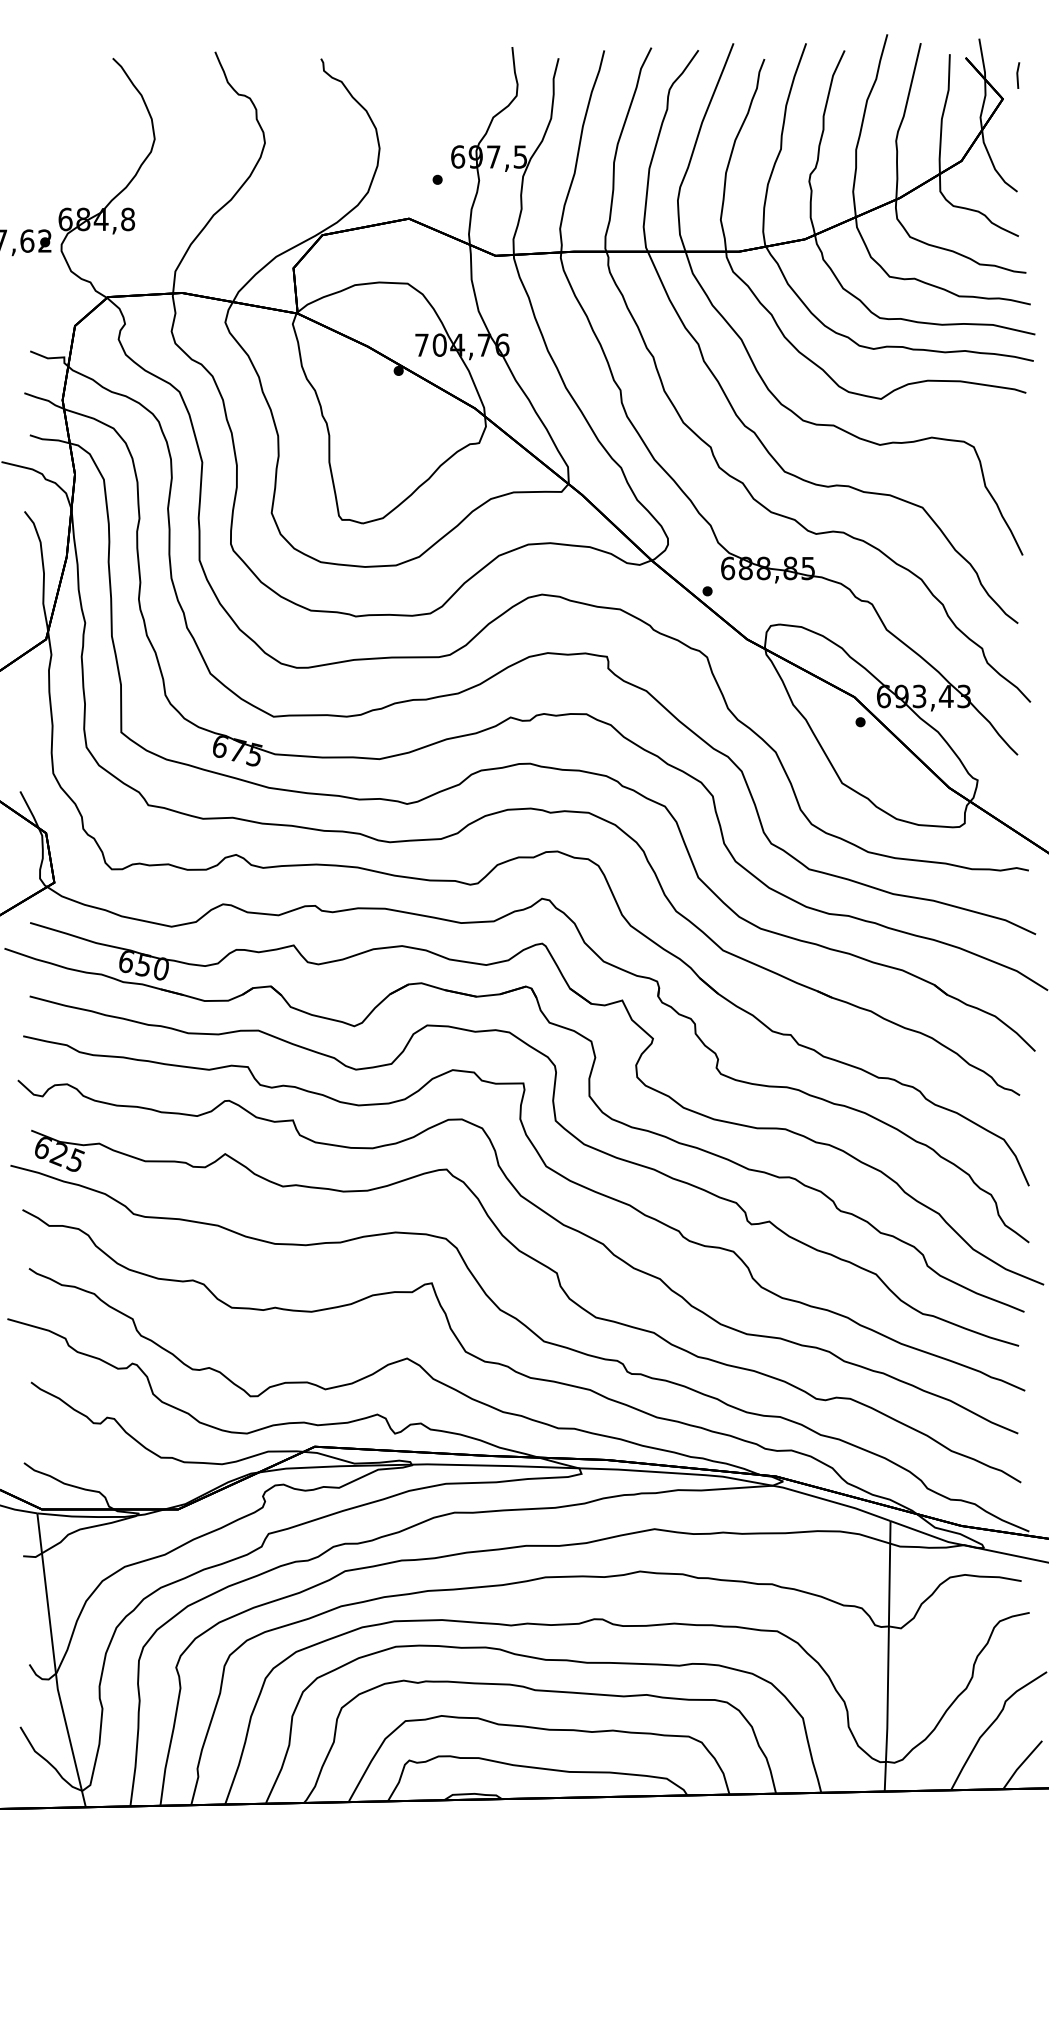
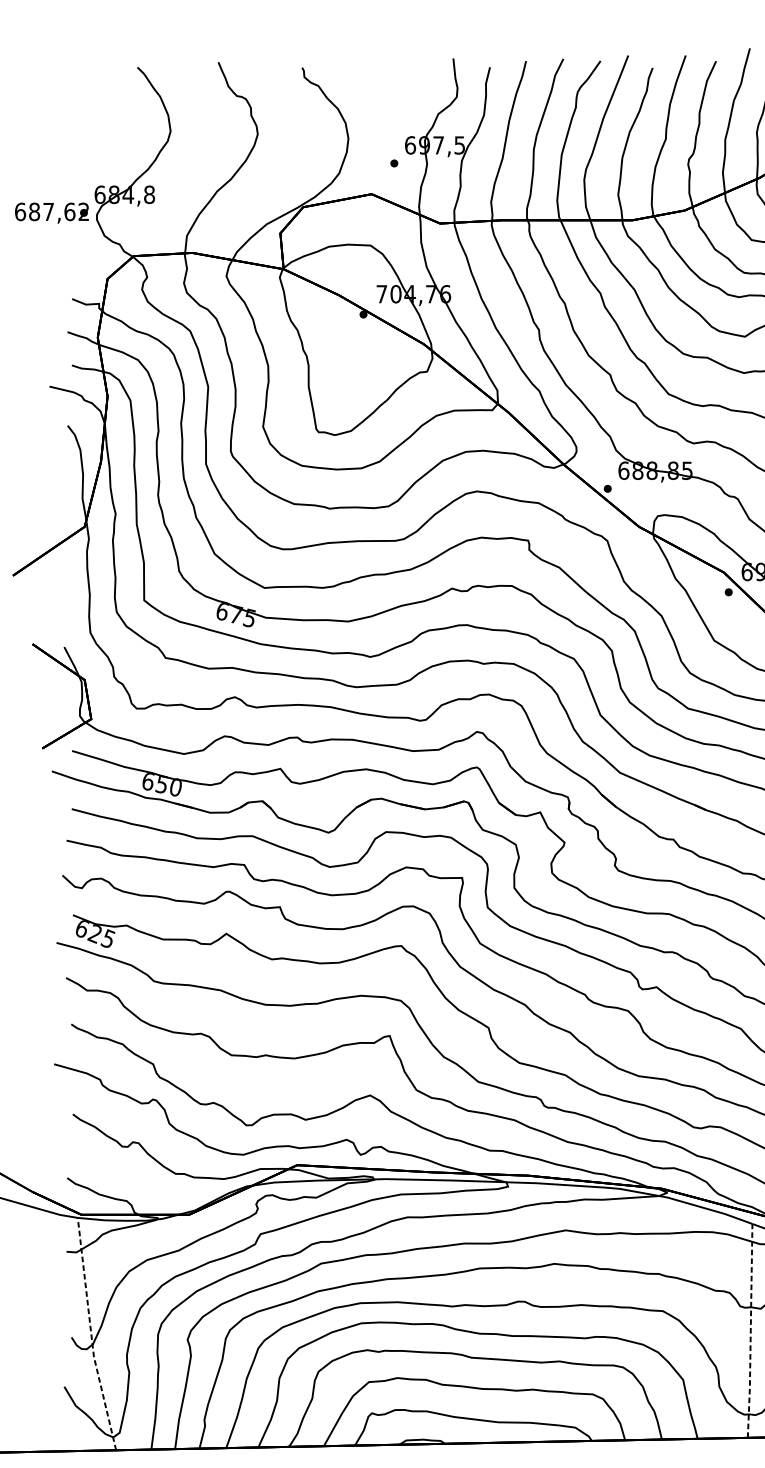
line: (888, 1657) -> (750, 1331), solid -> dashed
line: (54, 1661) -> (91, 1335), solid -> dashed

